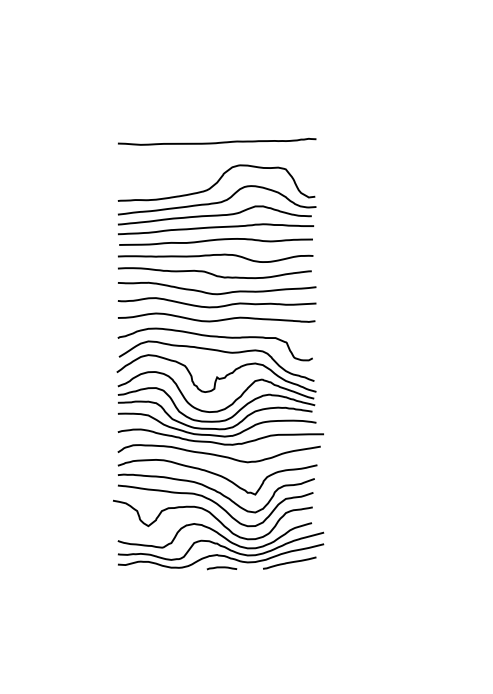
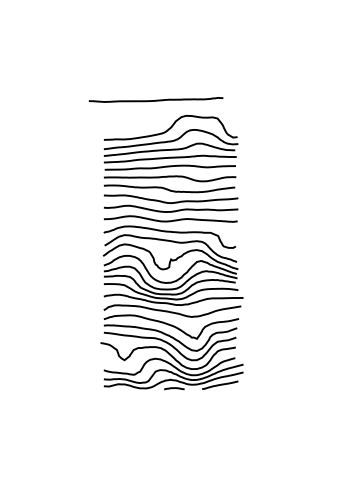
curve: (216, 141) -> (155, 99), moved

